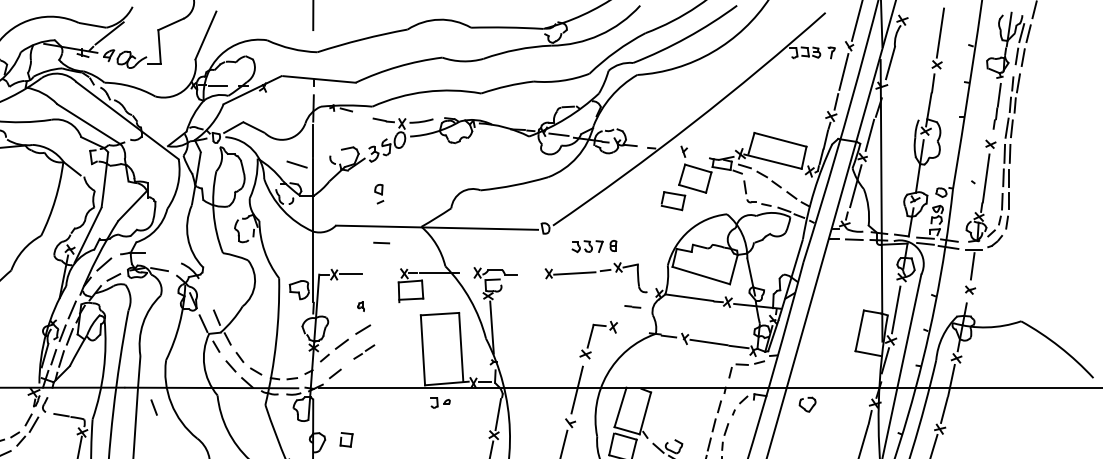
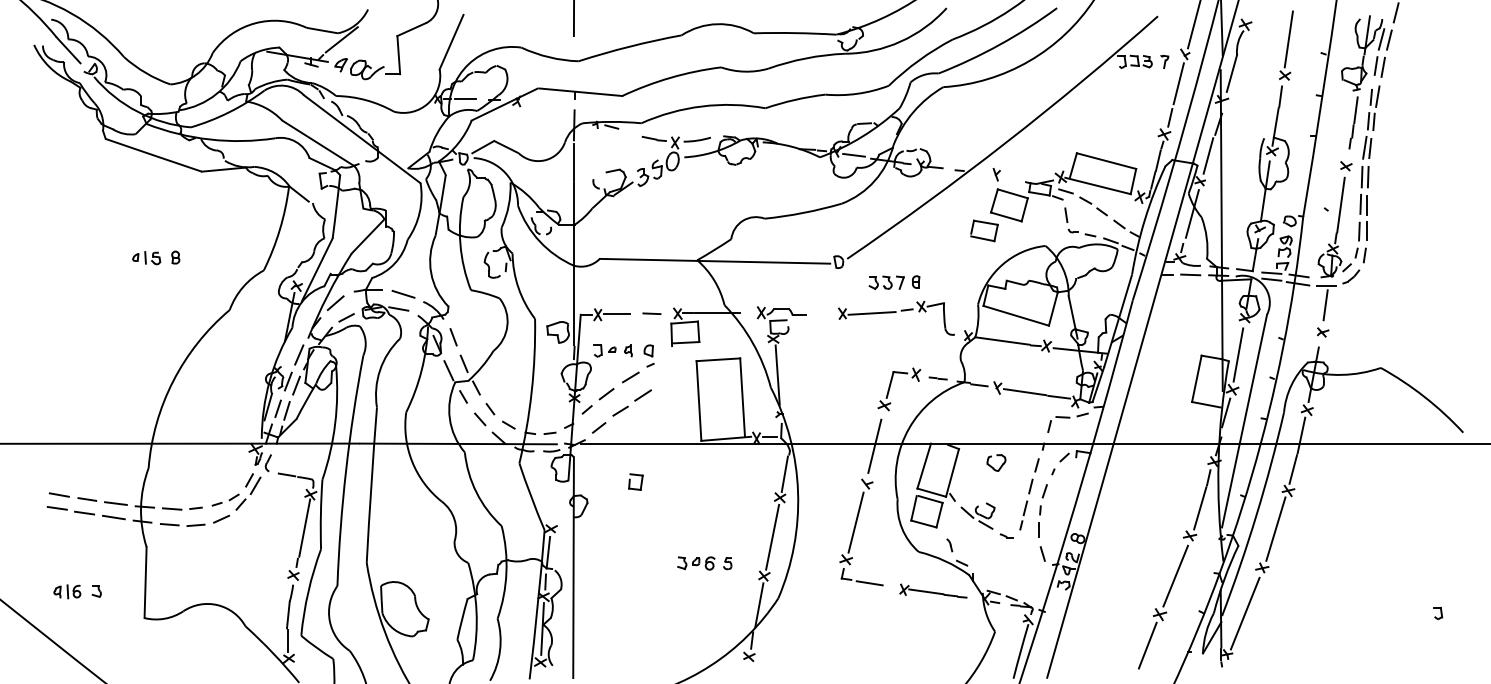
line: (297, 164) -> (403, 294), moved
part: (378, 193) -> (648, 355), moved
line: (381, 242) -> (651, 313), moved
line: (632, 306) -> (937, 378), moved
part: (363, 351) -> (631, 402), size x1.67
part: (440, 402) -> (604, 350), moved
part: (807, 404) -> (996, 462), moved
line: (154, 407) -> (453, 337), moved
part: (346, 439) -> (635, 481), moved

